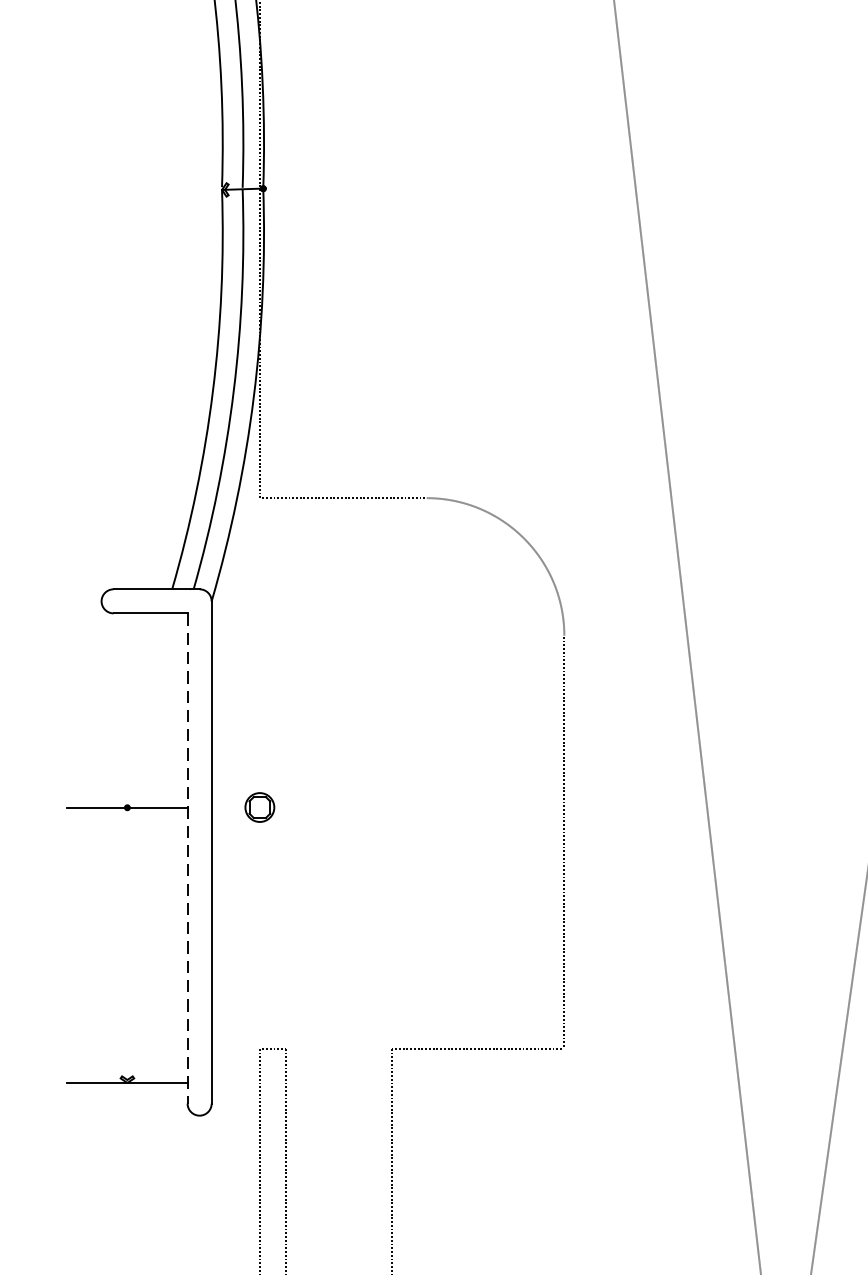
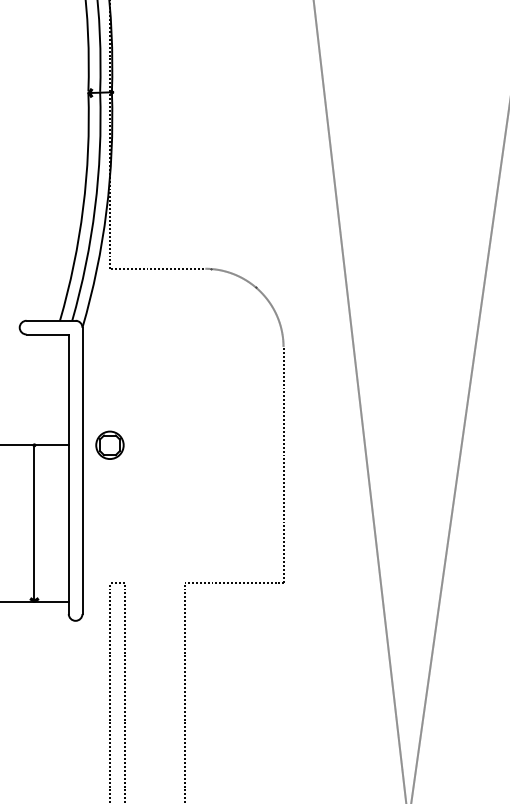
part: (259, 806) -> (109, 444), size x1.67
line: (187, 858) -> (68, 474), dashed -> solid
line: (127, 944) -> (34, 523), added

